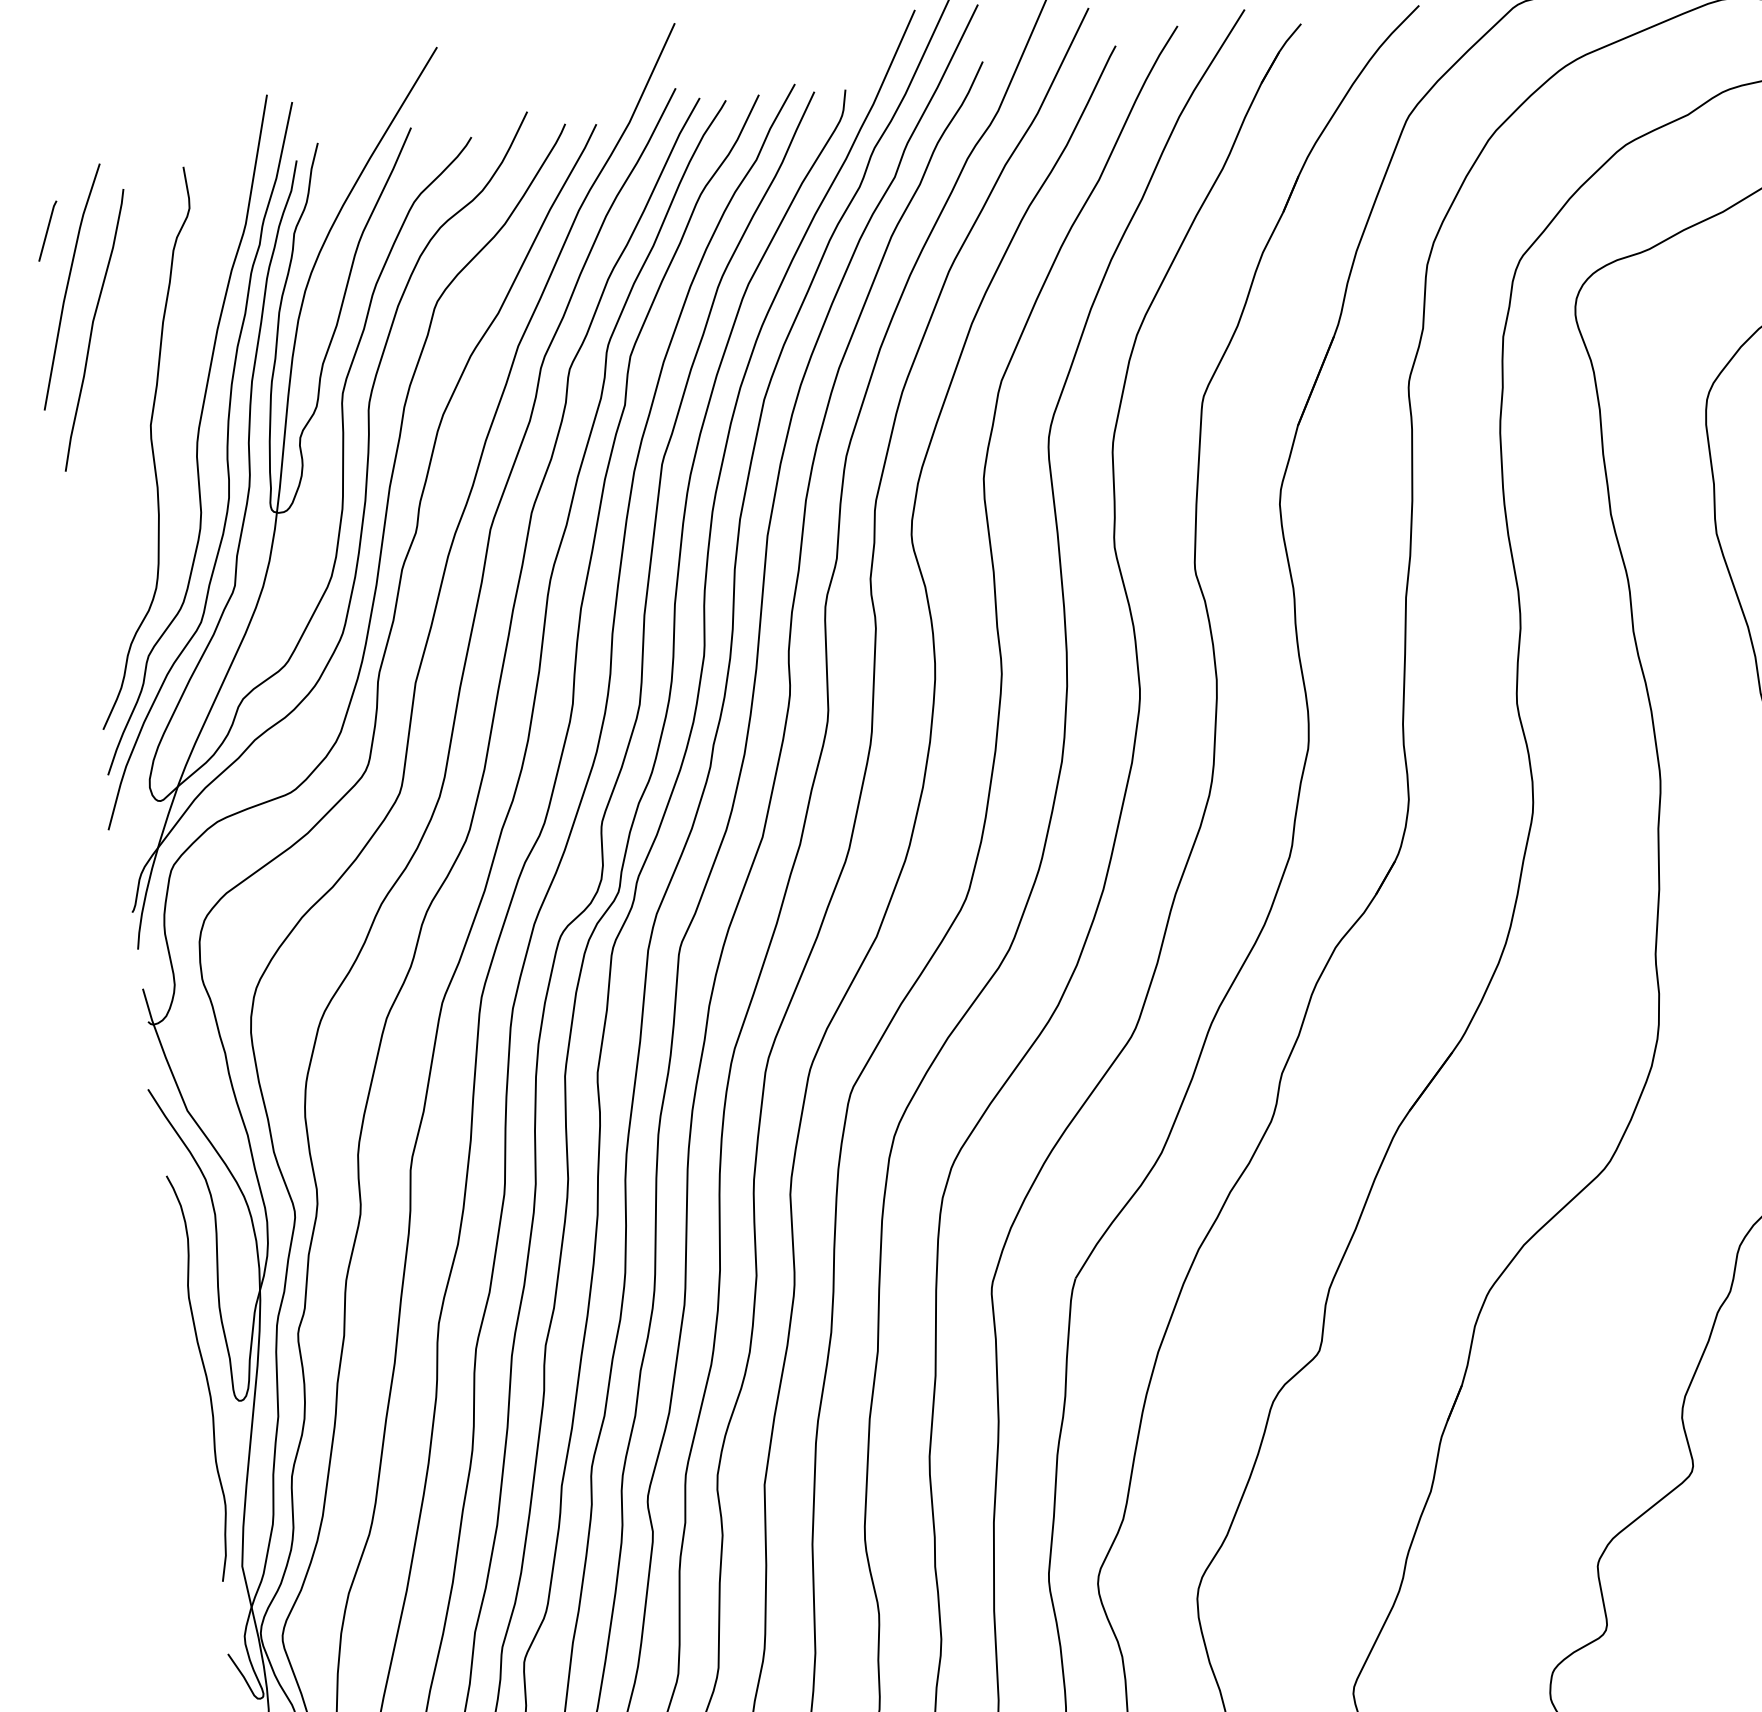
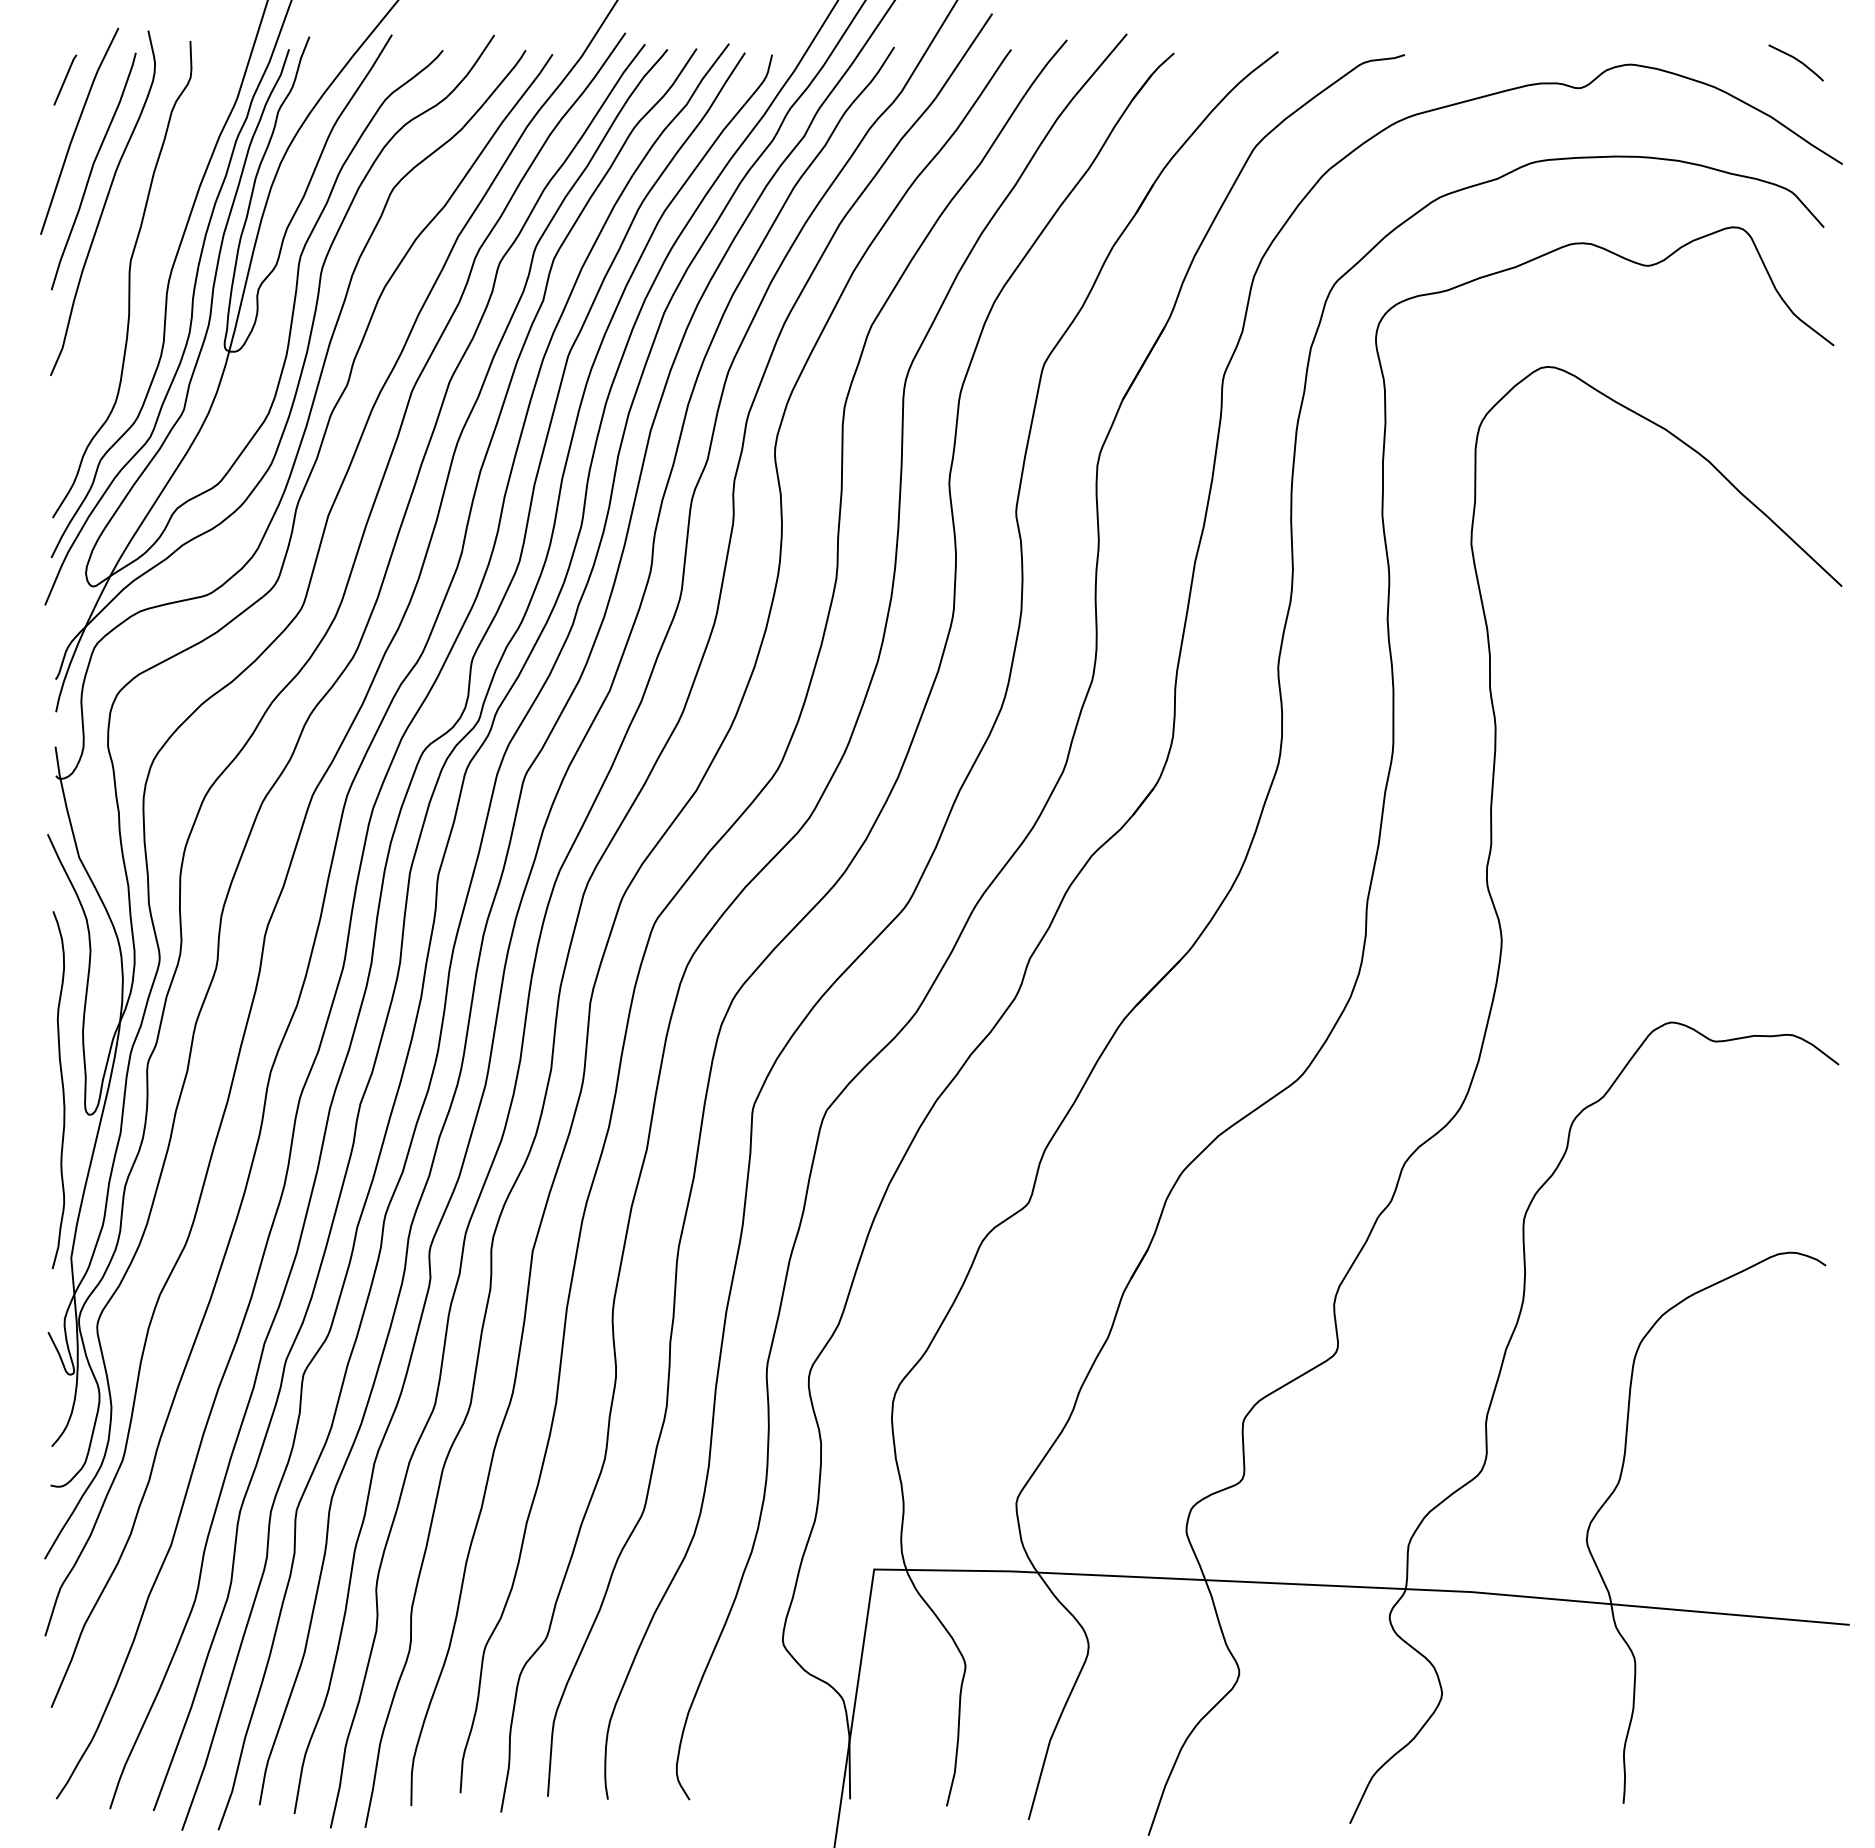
curve: (111, 363) -> (104, 202), added

